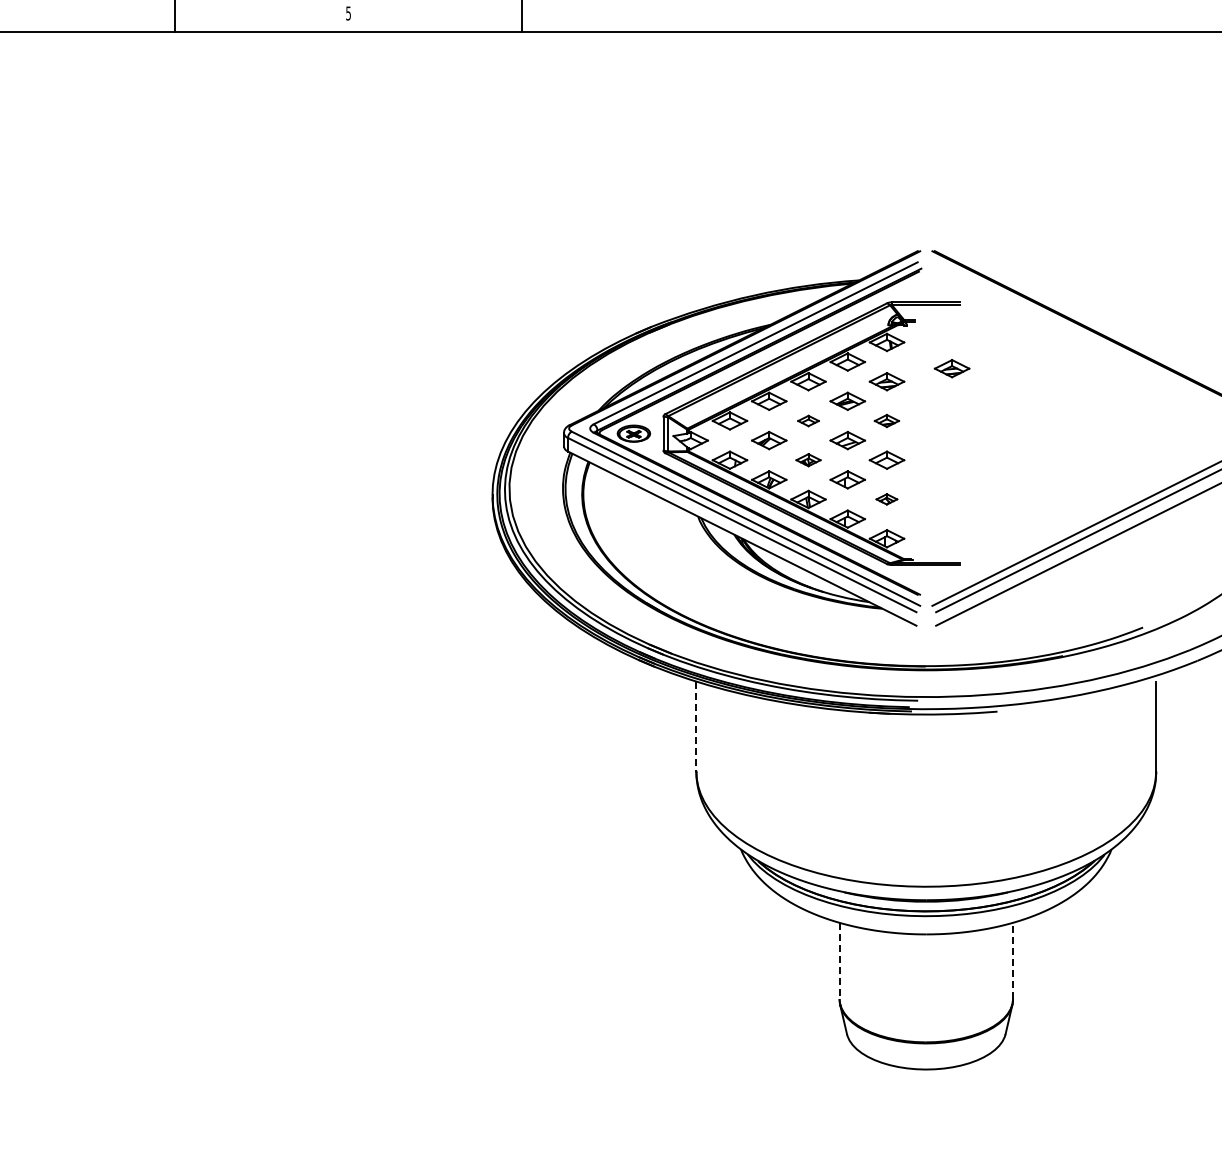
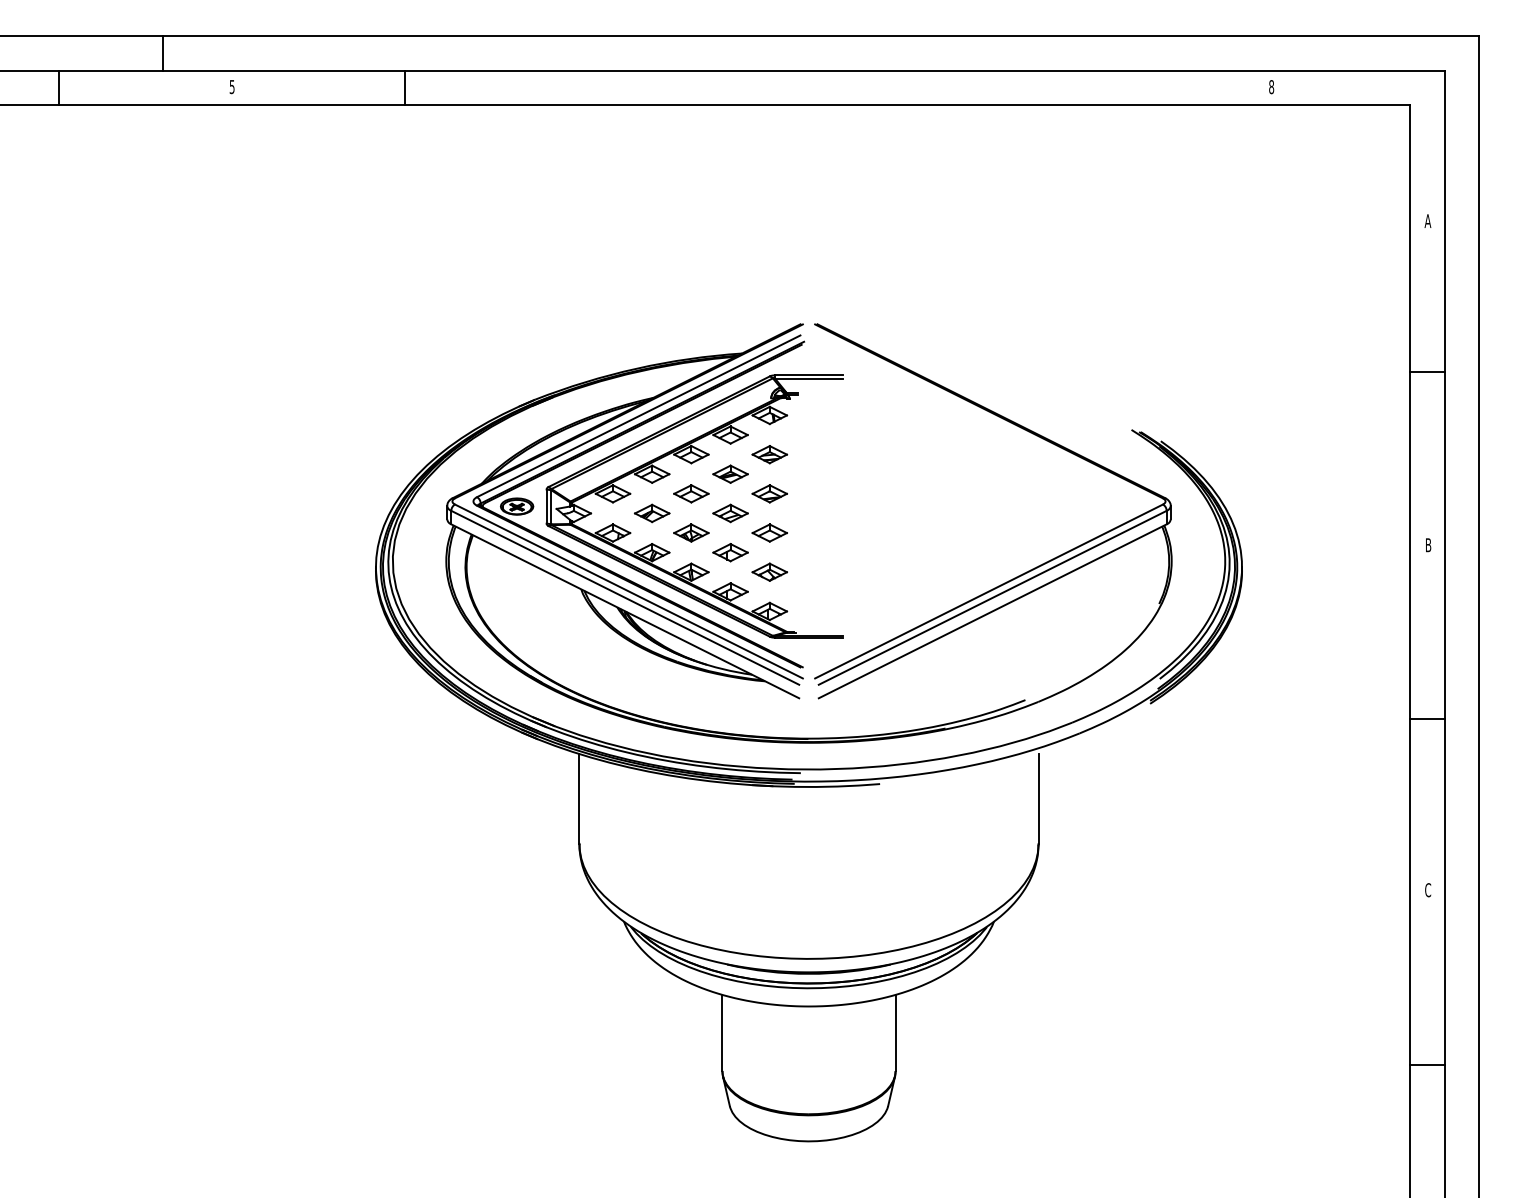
part: (951, 368) -> (834, 441), removed
part: (808, 420) -> (691, 493), size x1.67
part: (886, 420) -> (769, 493), size x1.43
part: (808, 459) -> (691, 532), size x1.43
part: (886, 498) -> (769, 571), size x1.67
line: (696, 727) -> (579, 799), dashed -> solid
line: (1012, 960) -> (895, 1032), dashed -> solid
line: (839, 961) -> (722, 1033), dashed -> solid

